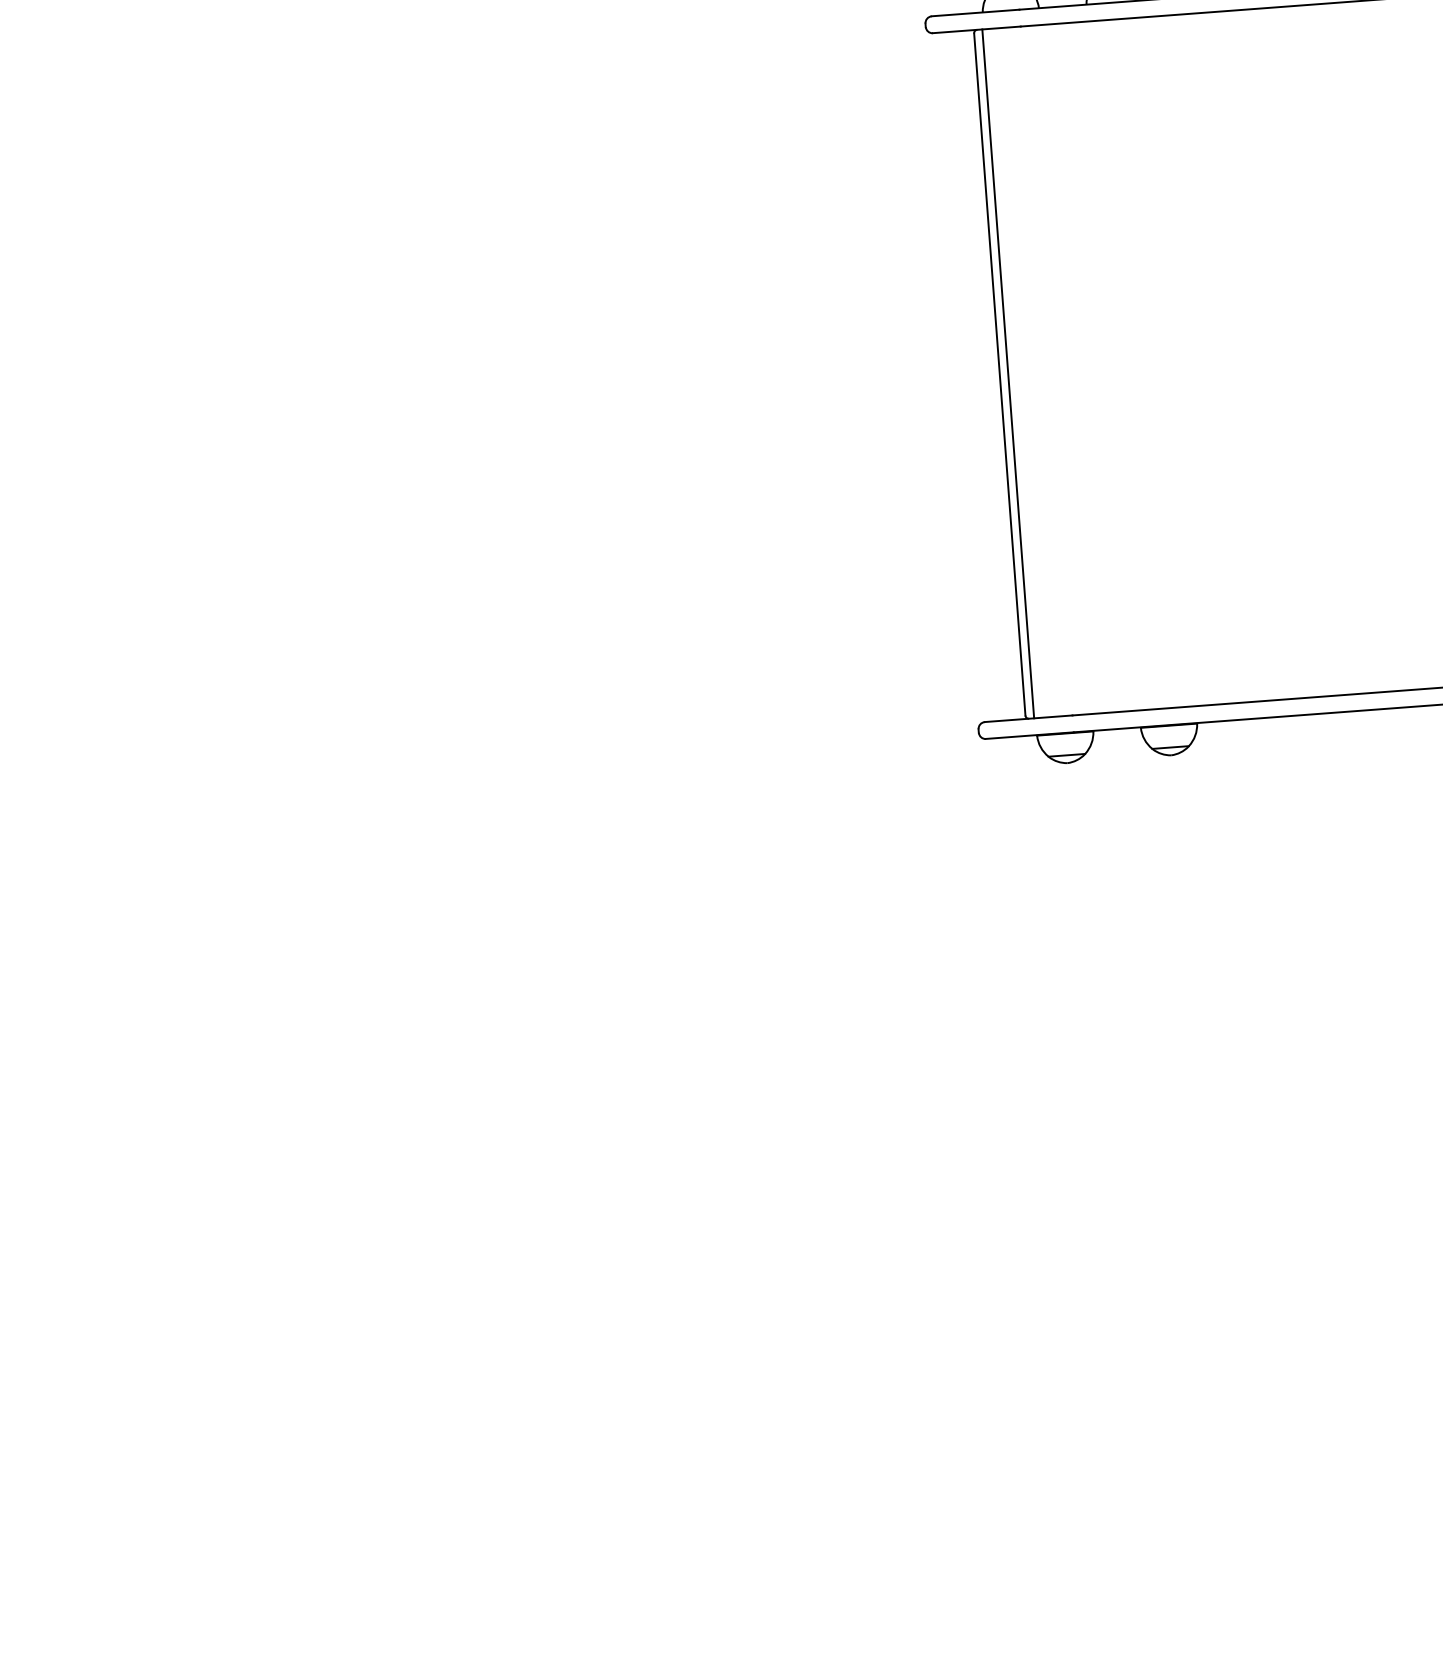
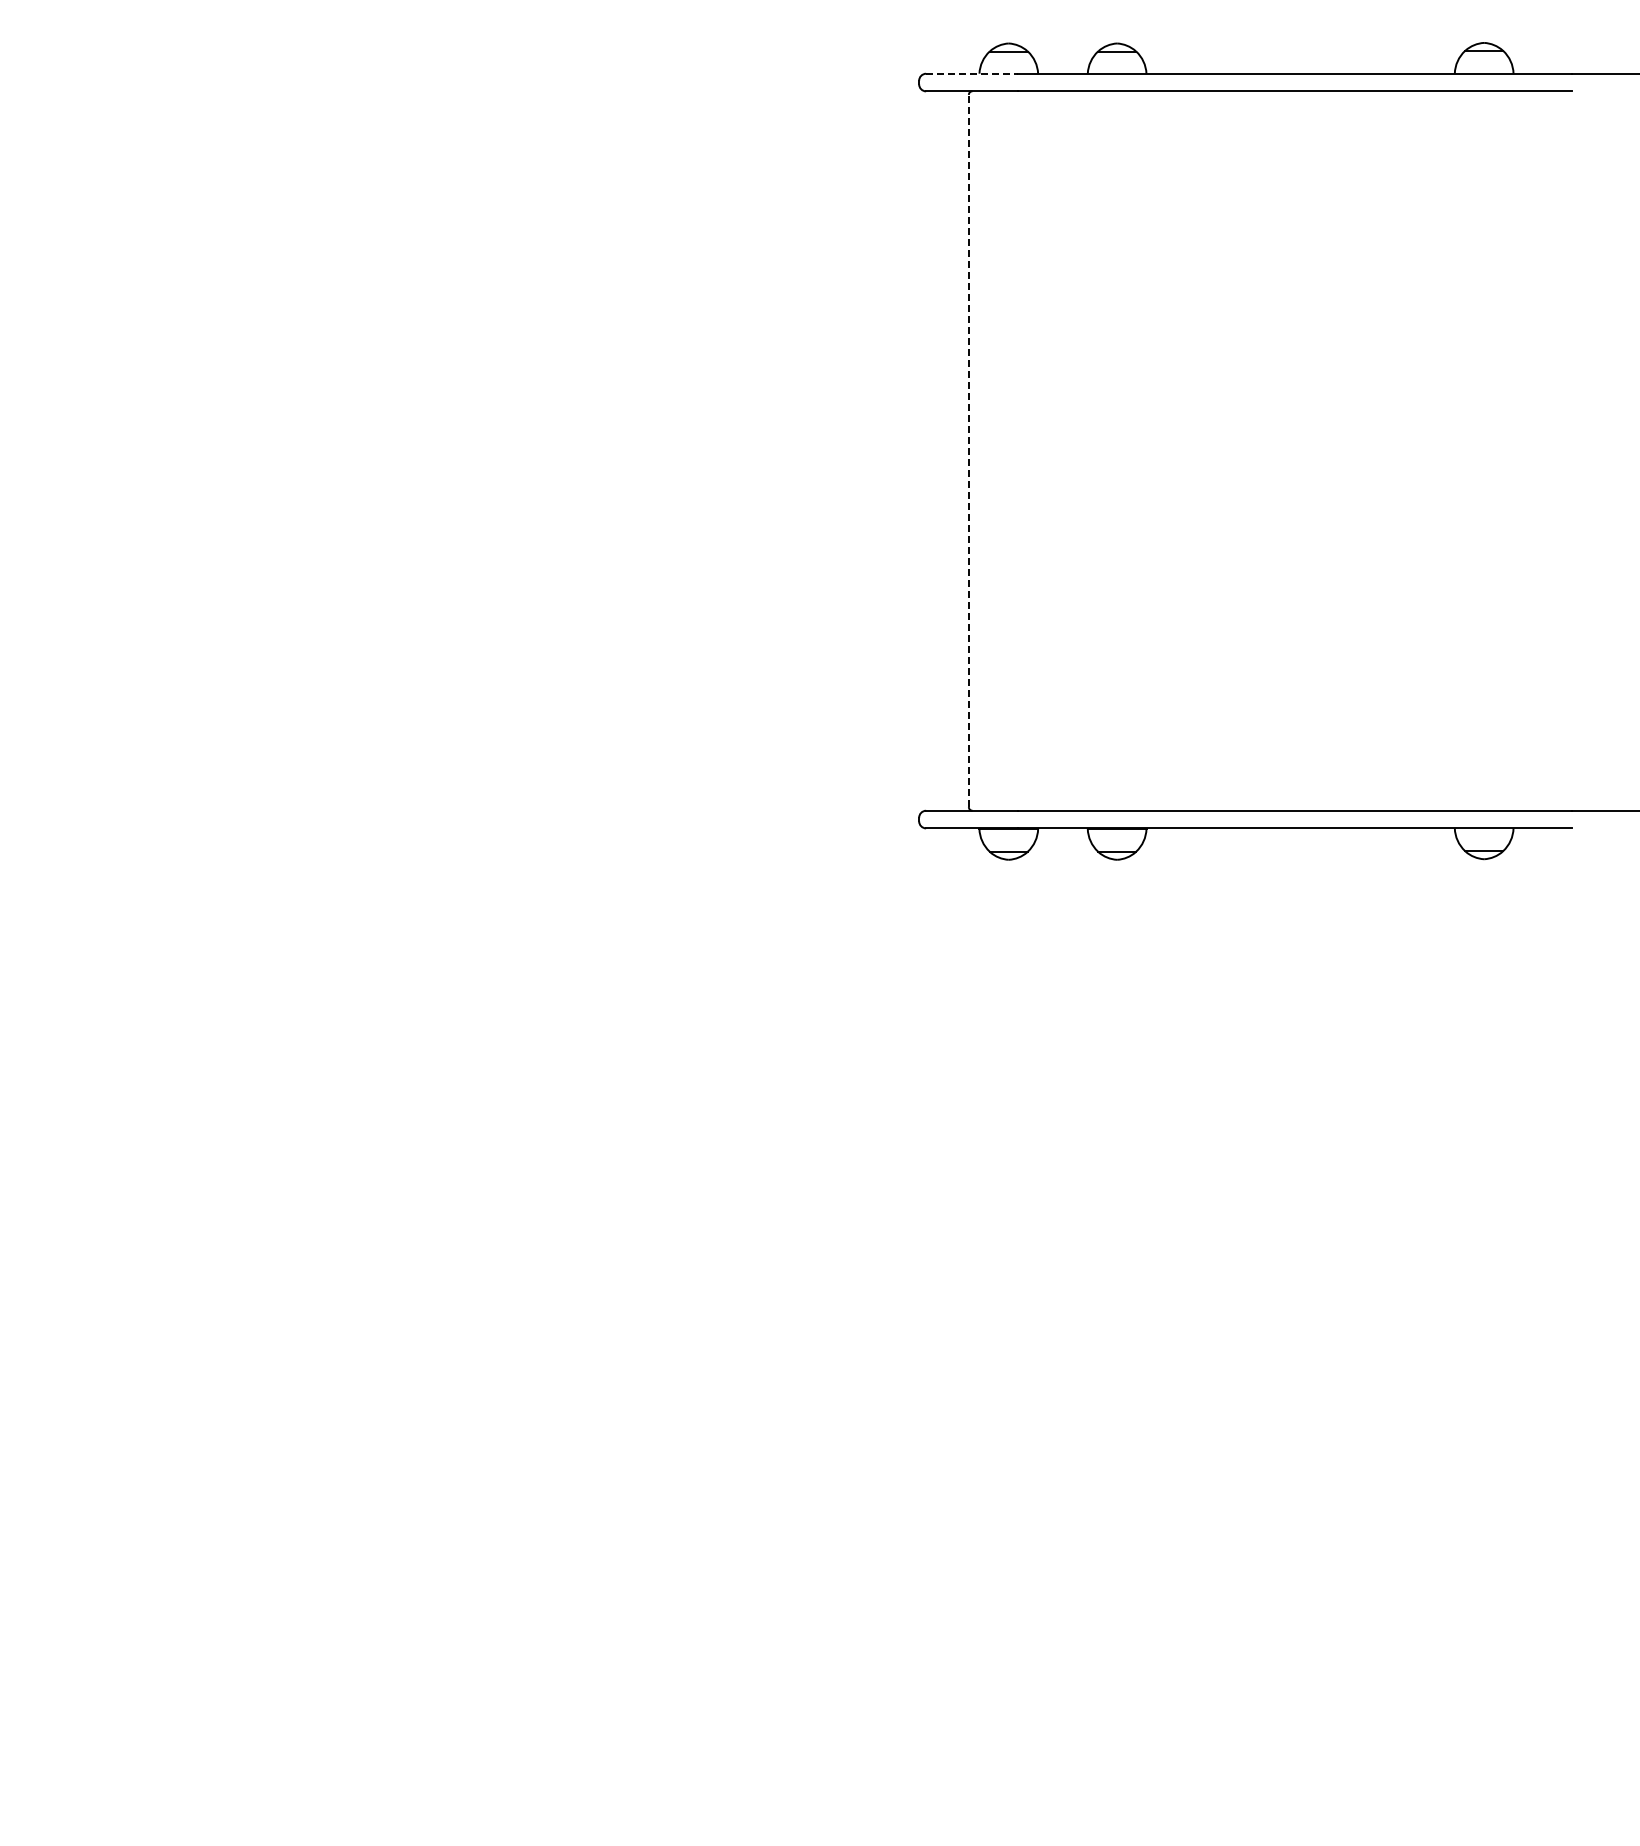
line: (975, 12) -> (971, 73), solid -> dashed
line: (1008, 373) -> (977, 450), removed
line: (999, 374) -> (968, 450), solid -> dashed

